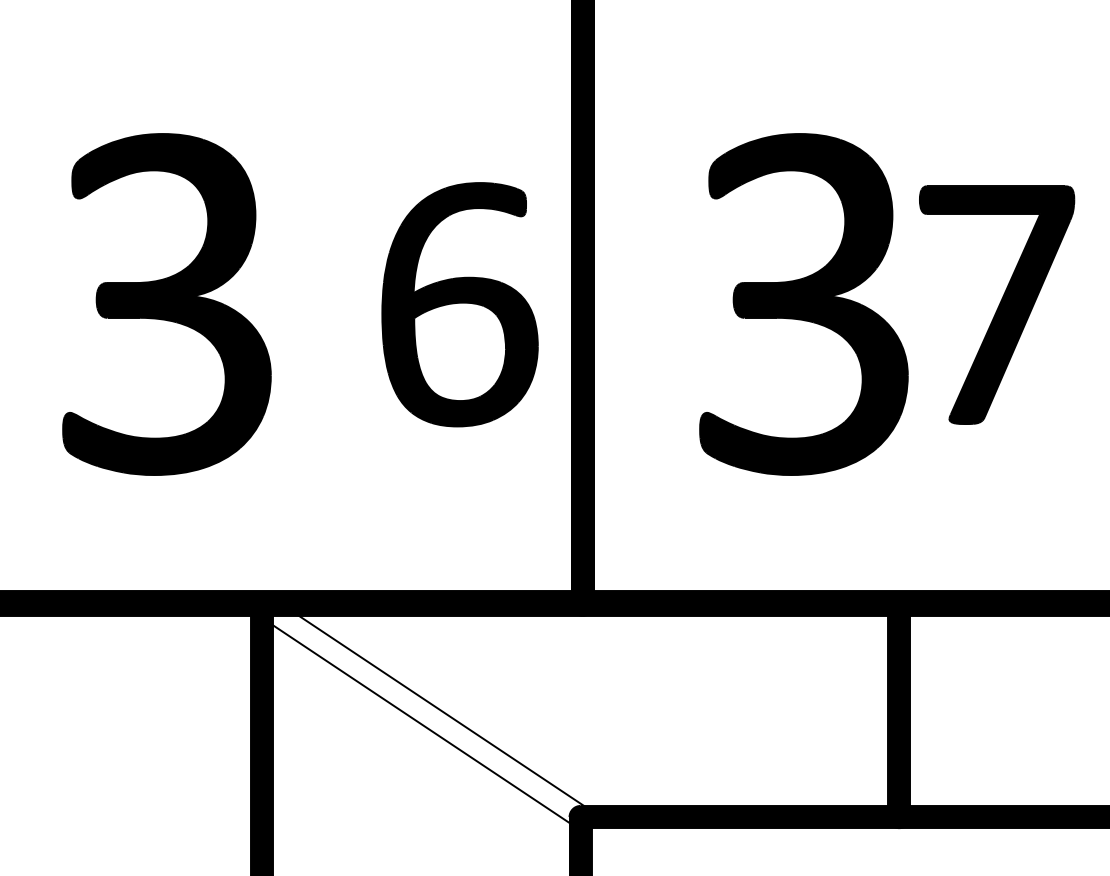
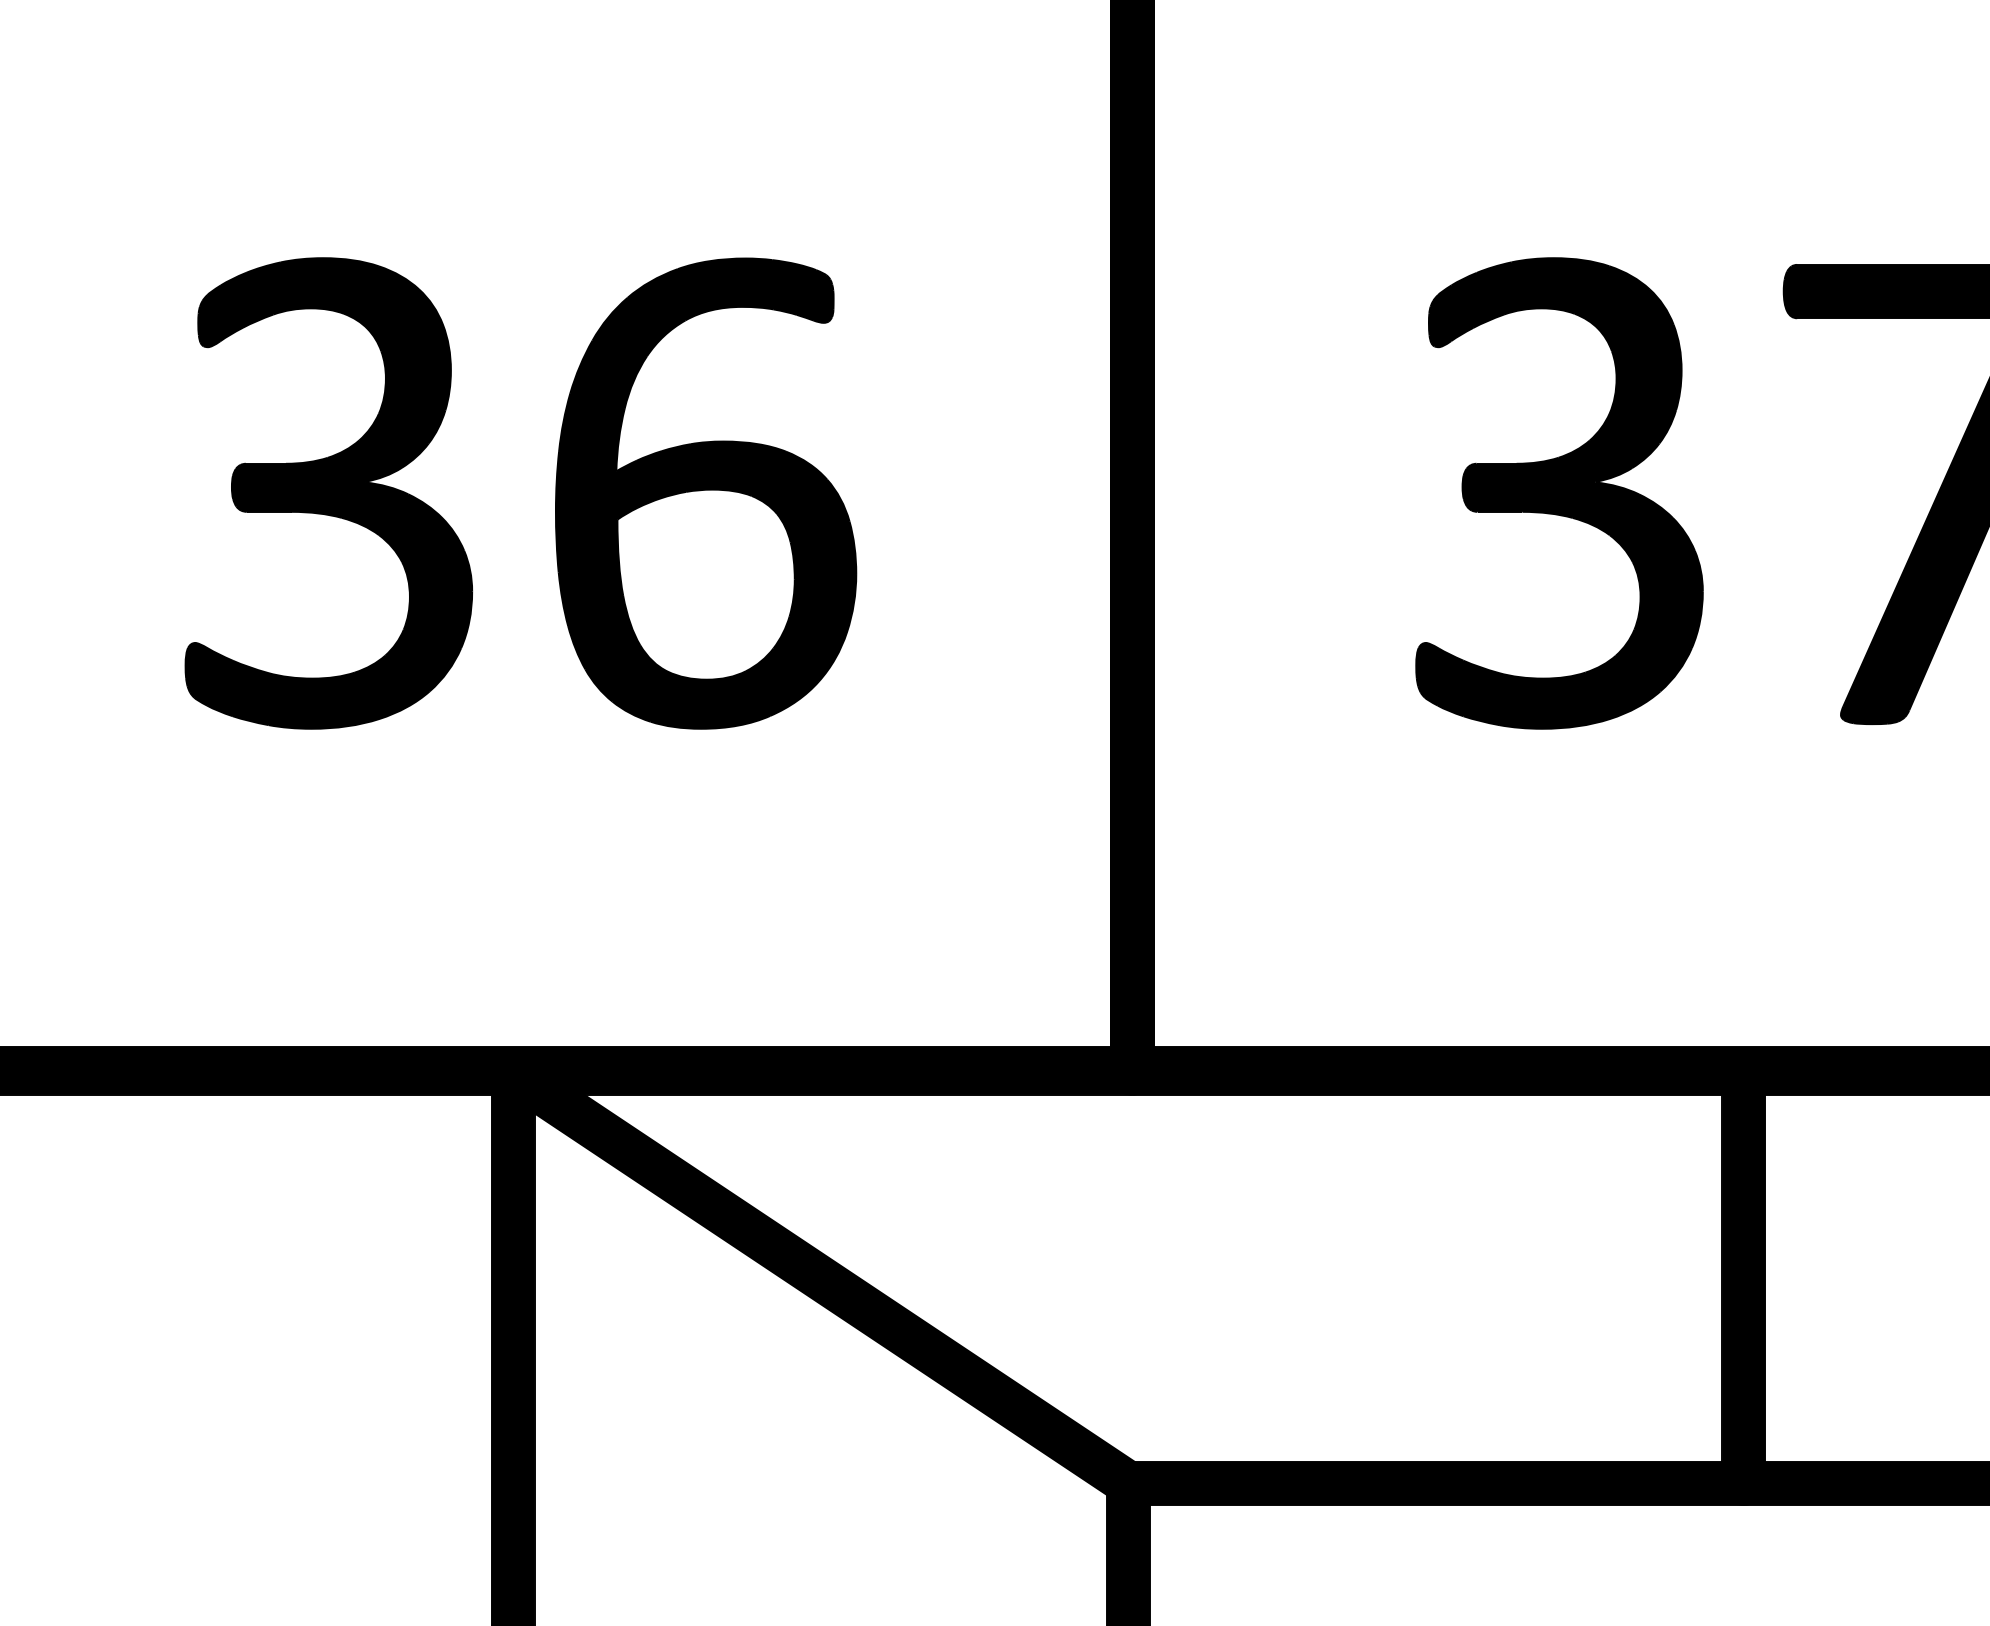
part: (166, 304) -> (328, 493), size x0.71
part: (459, 304) -> (704, 493), moved
part: (803, 304) -> (1558, 493), size x0.71
fill: (421, 710) -> (820, 1277), added

